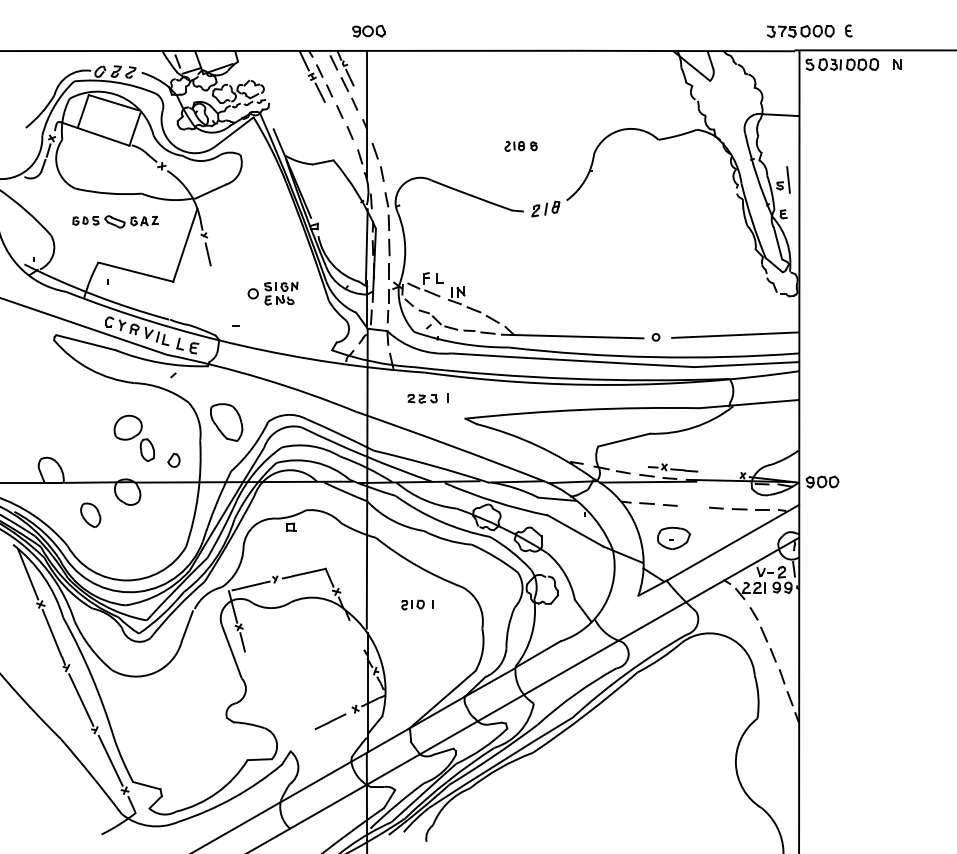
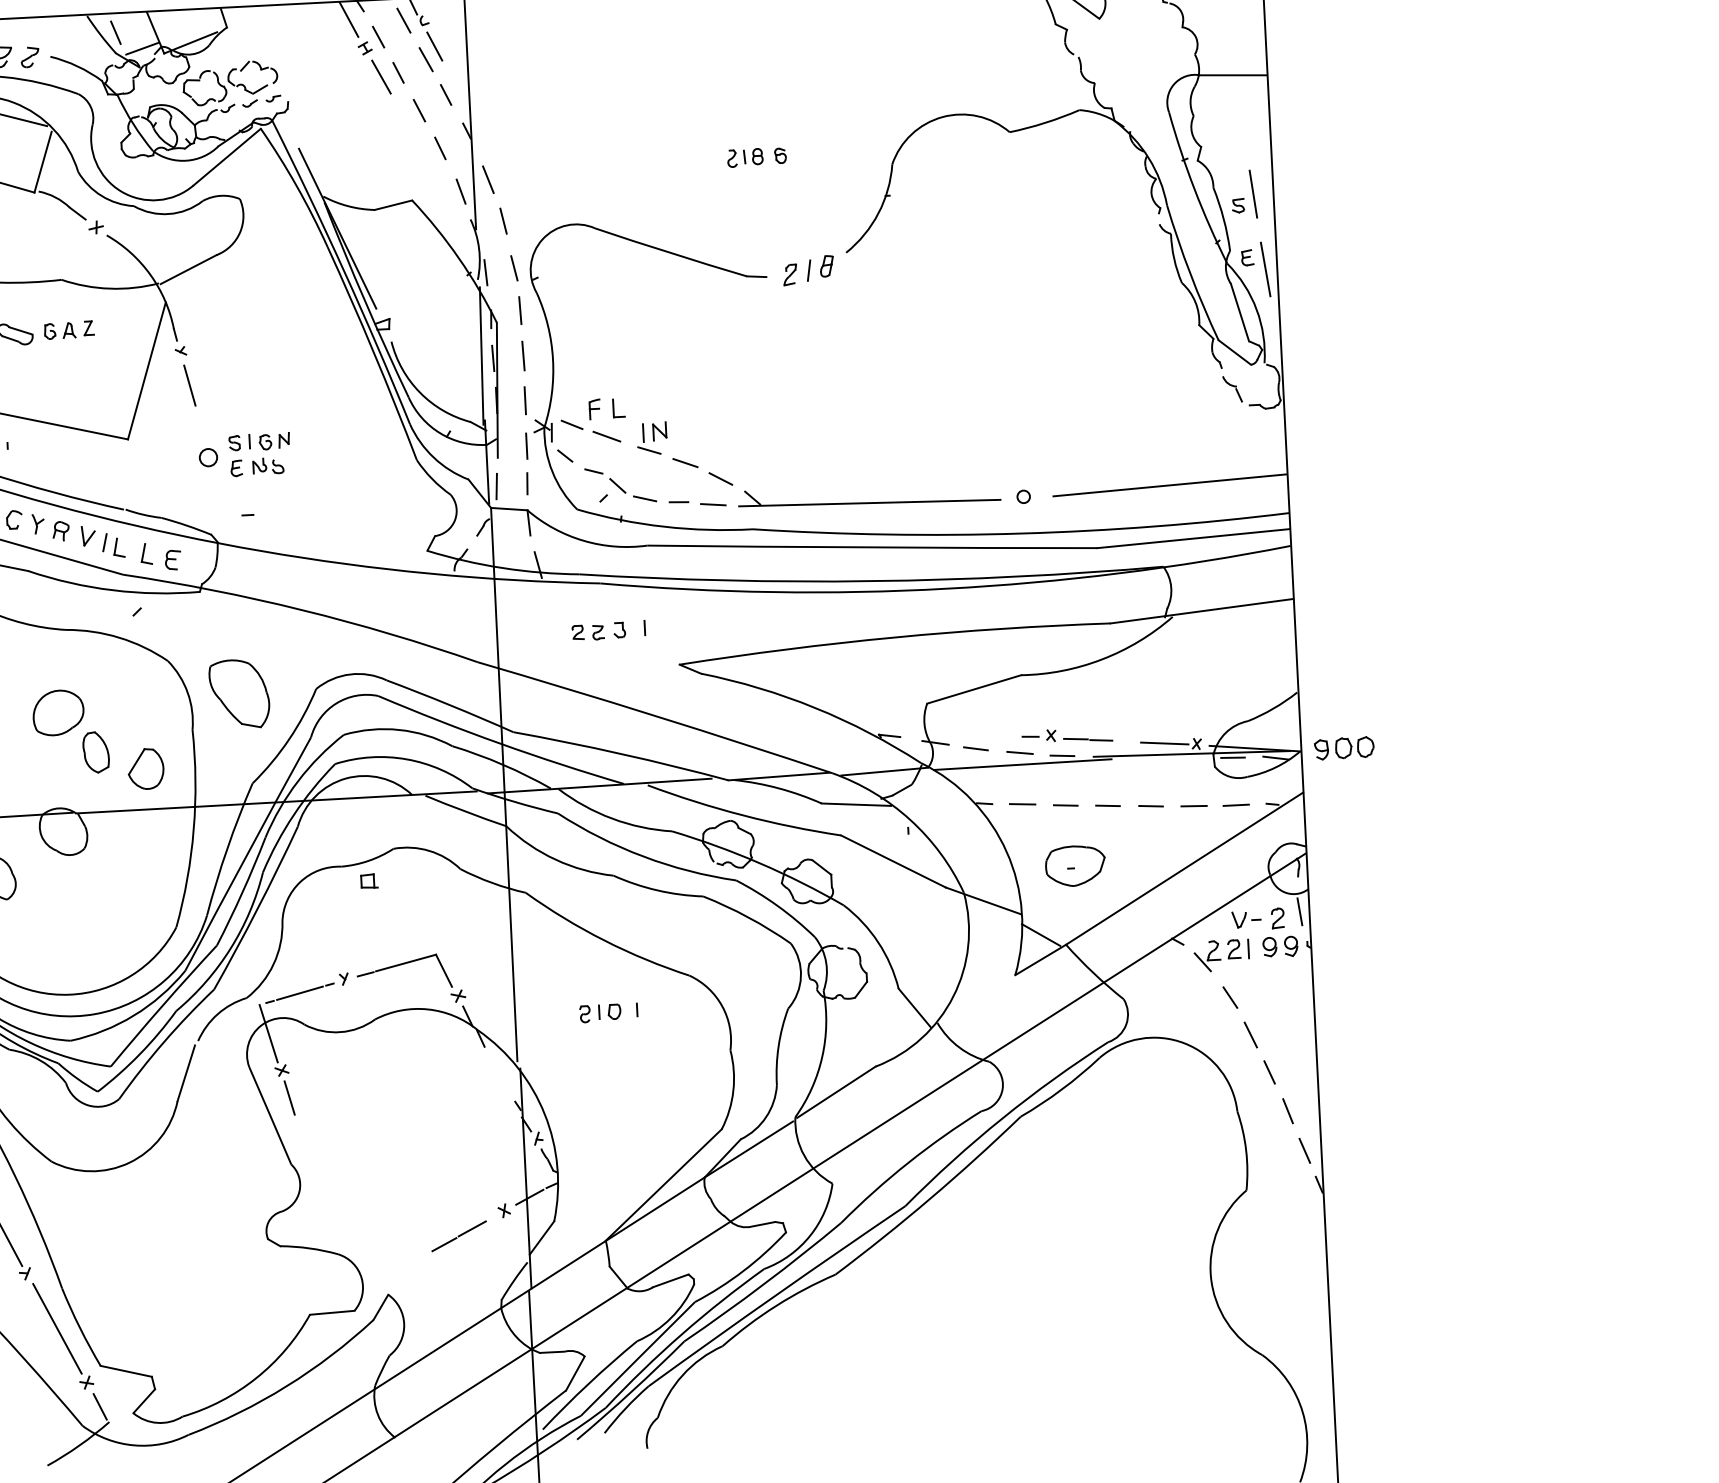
line: (792, 220) -> (1264, 268), added
part: (272, 293) -> (243, 455), moved
part: (173, 460) -> (145, 769), size x1.67
line: (725, 474) -> (1164, 743), added
line: (692, 506) -> (1106, 805), added

